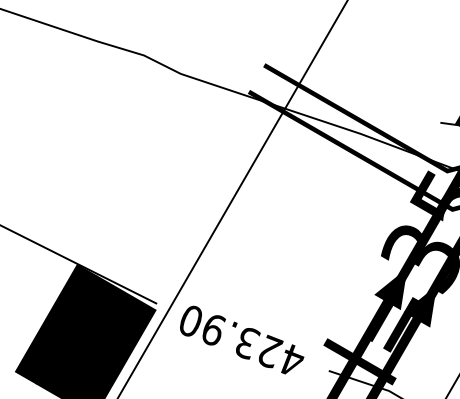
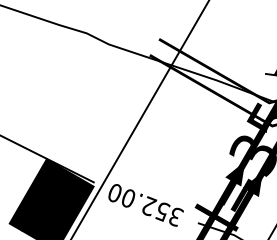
text: (253, 344) -> (152, 207), 423.90 -> 352.00

